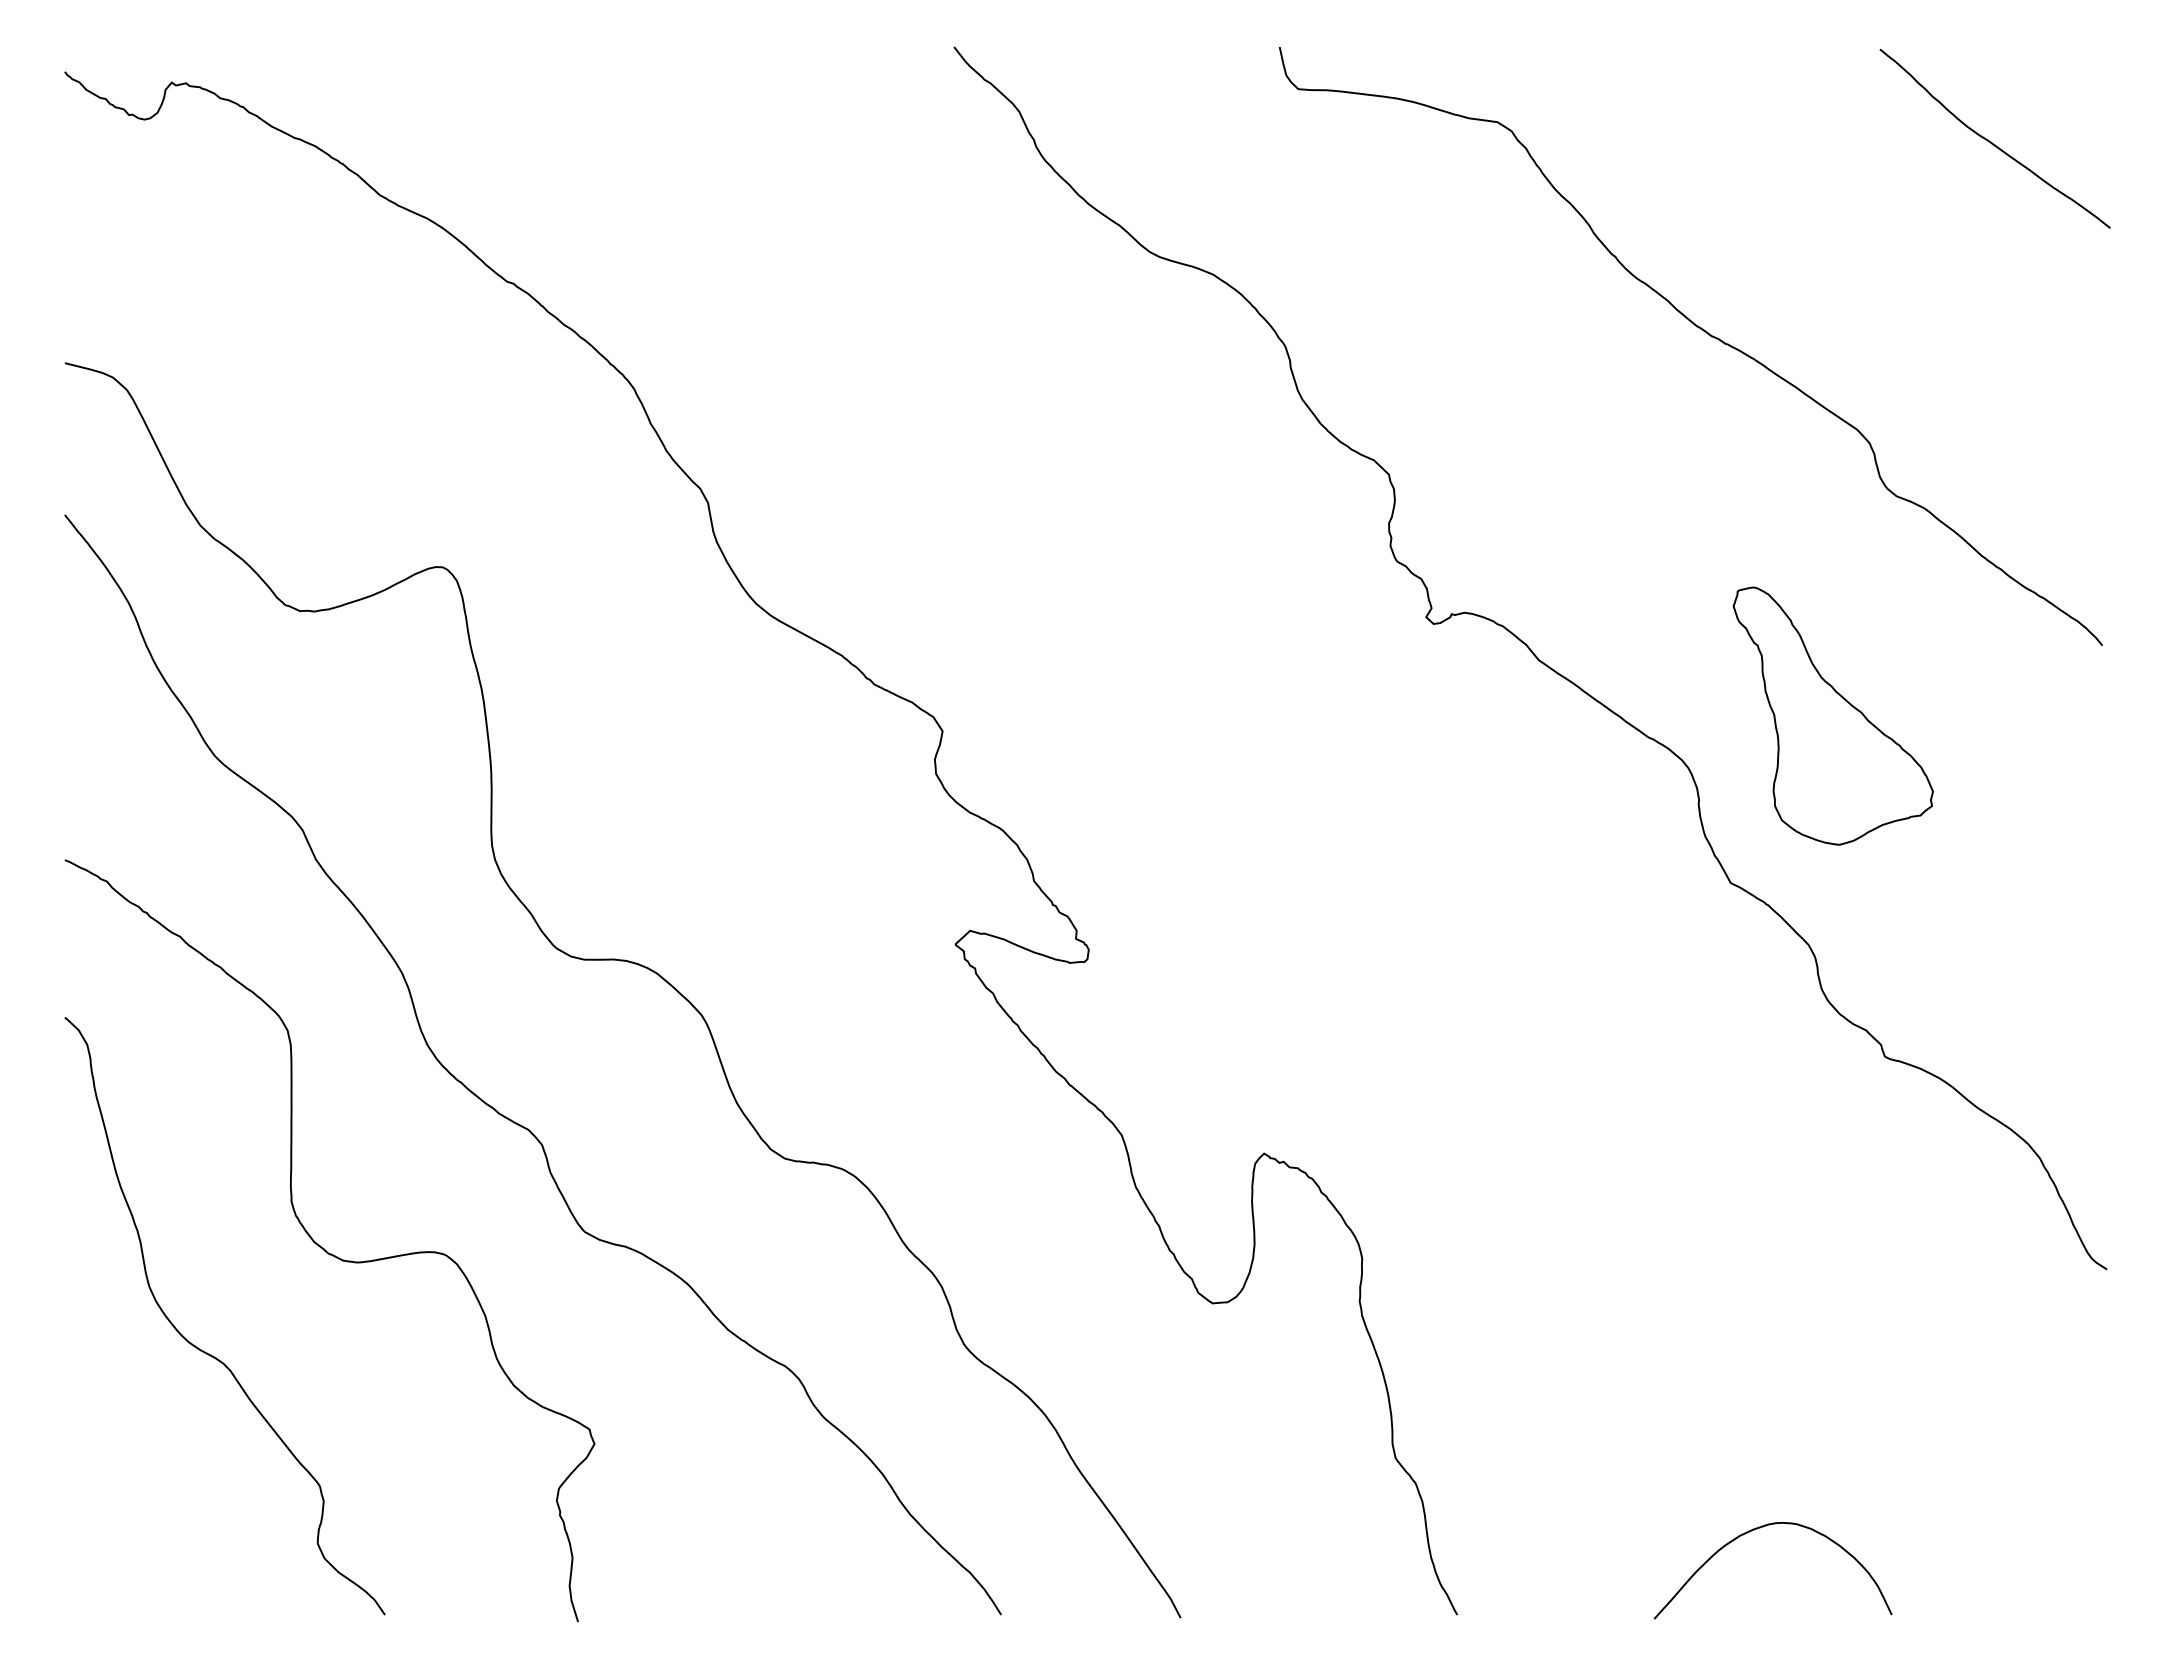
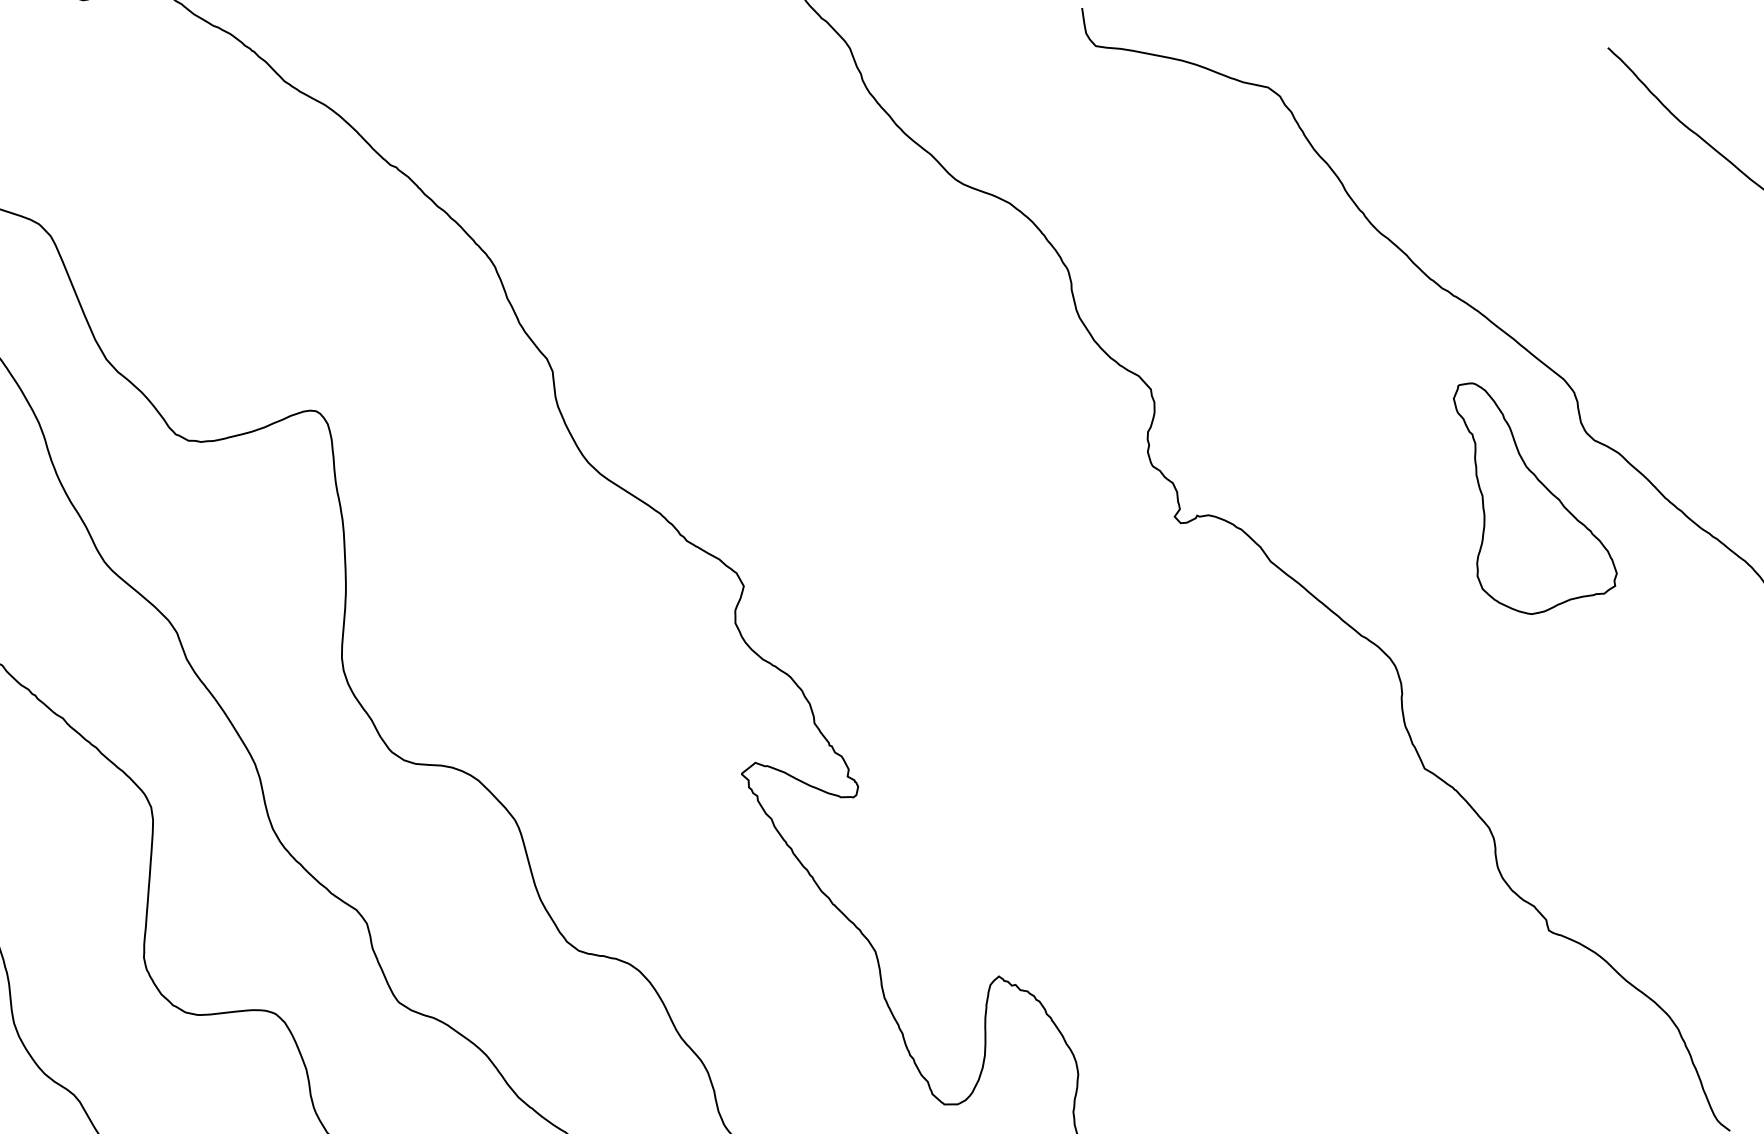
part: (1832, 715) -> (1533, 500), moved

